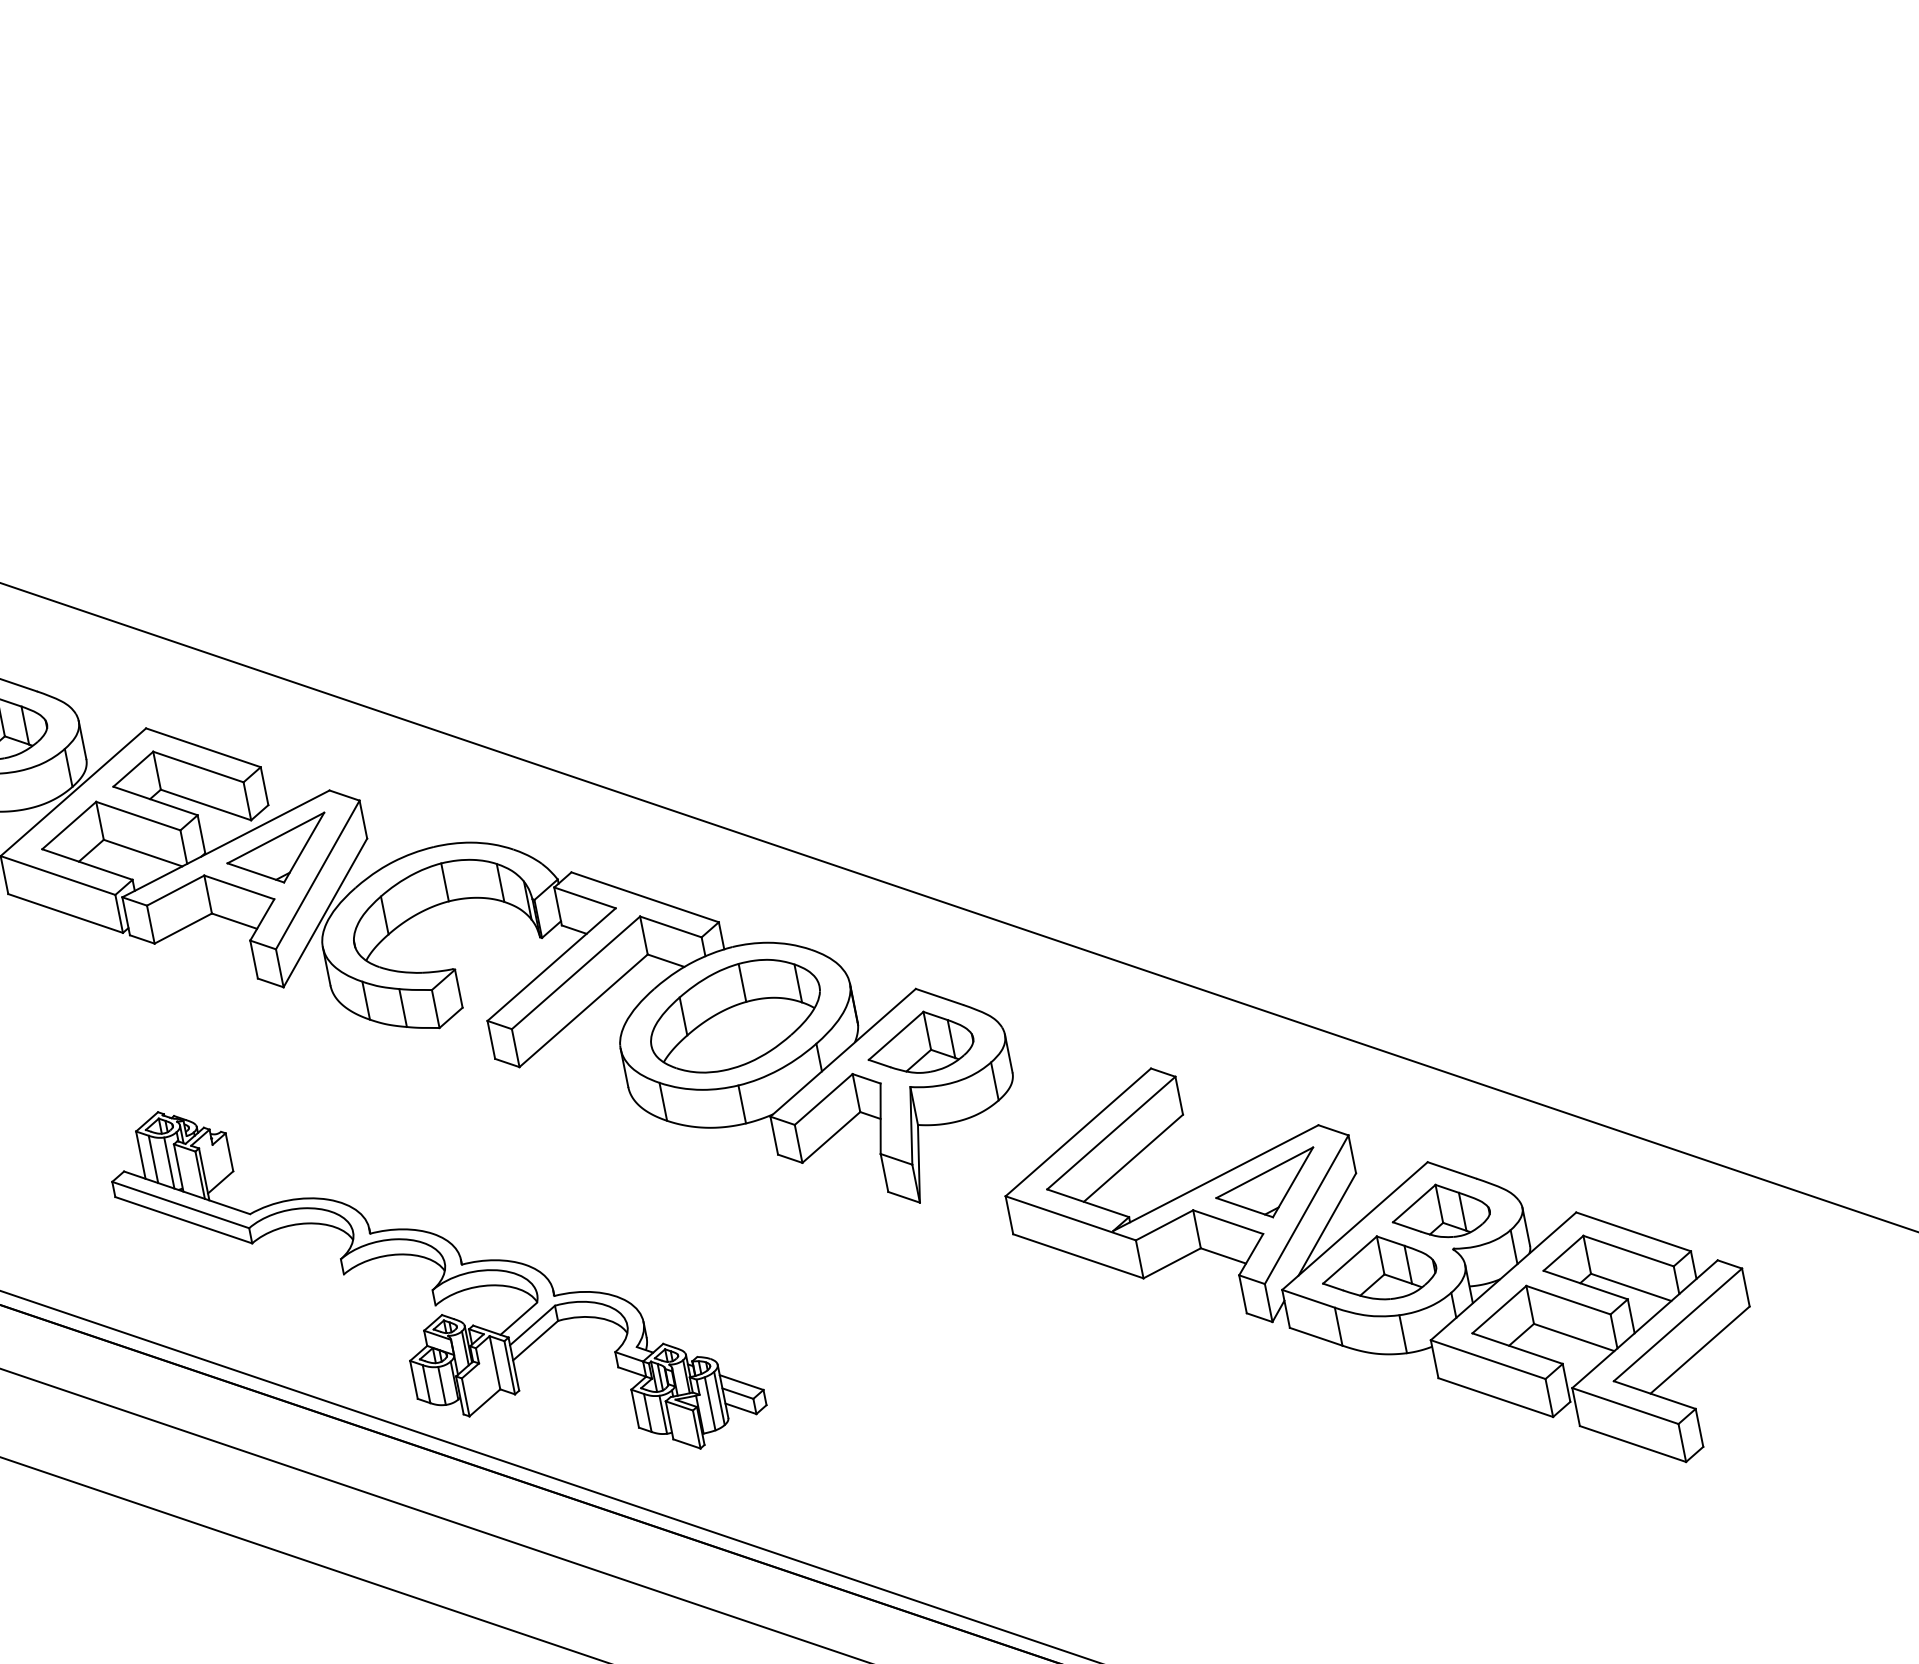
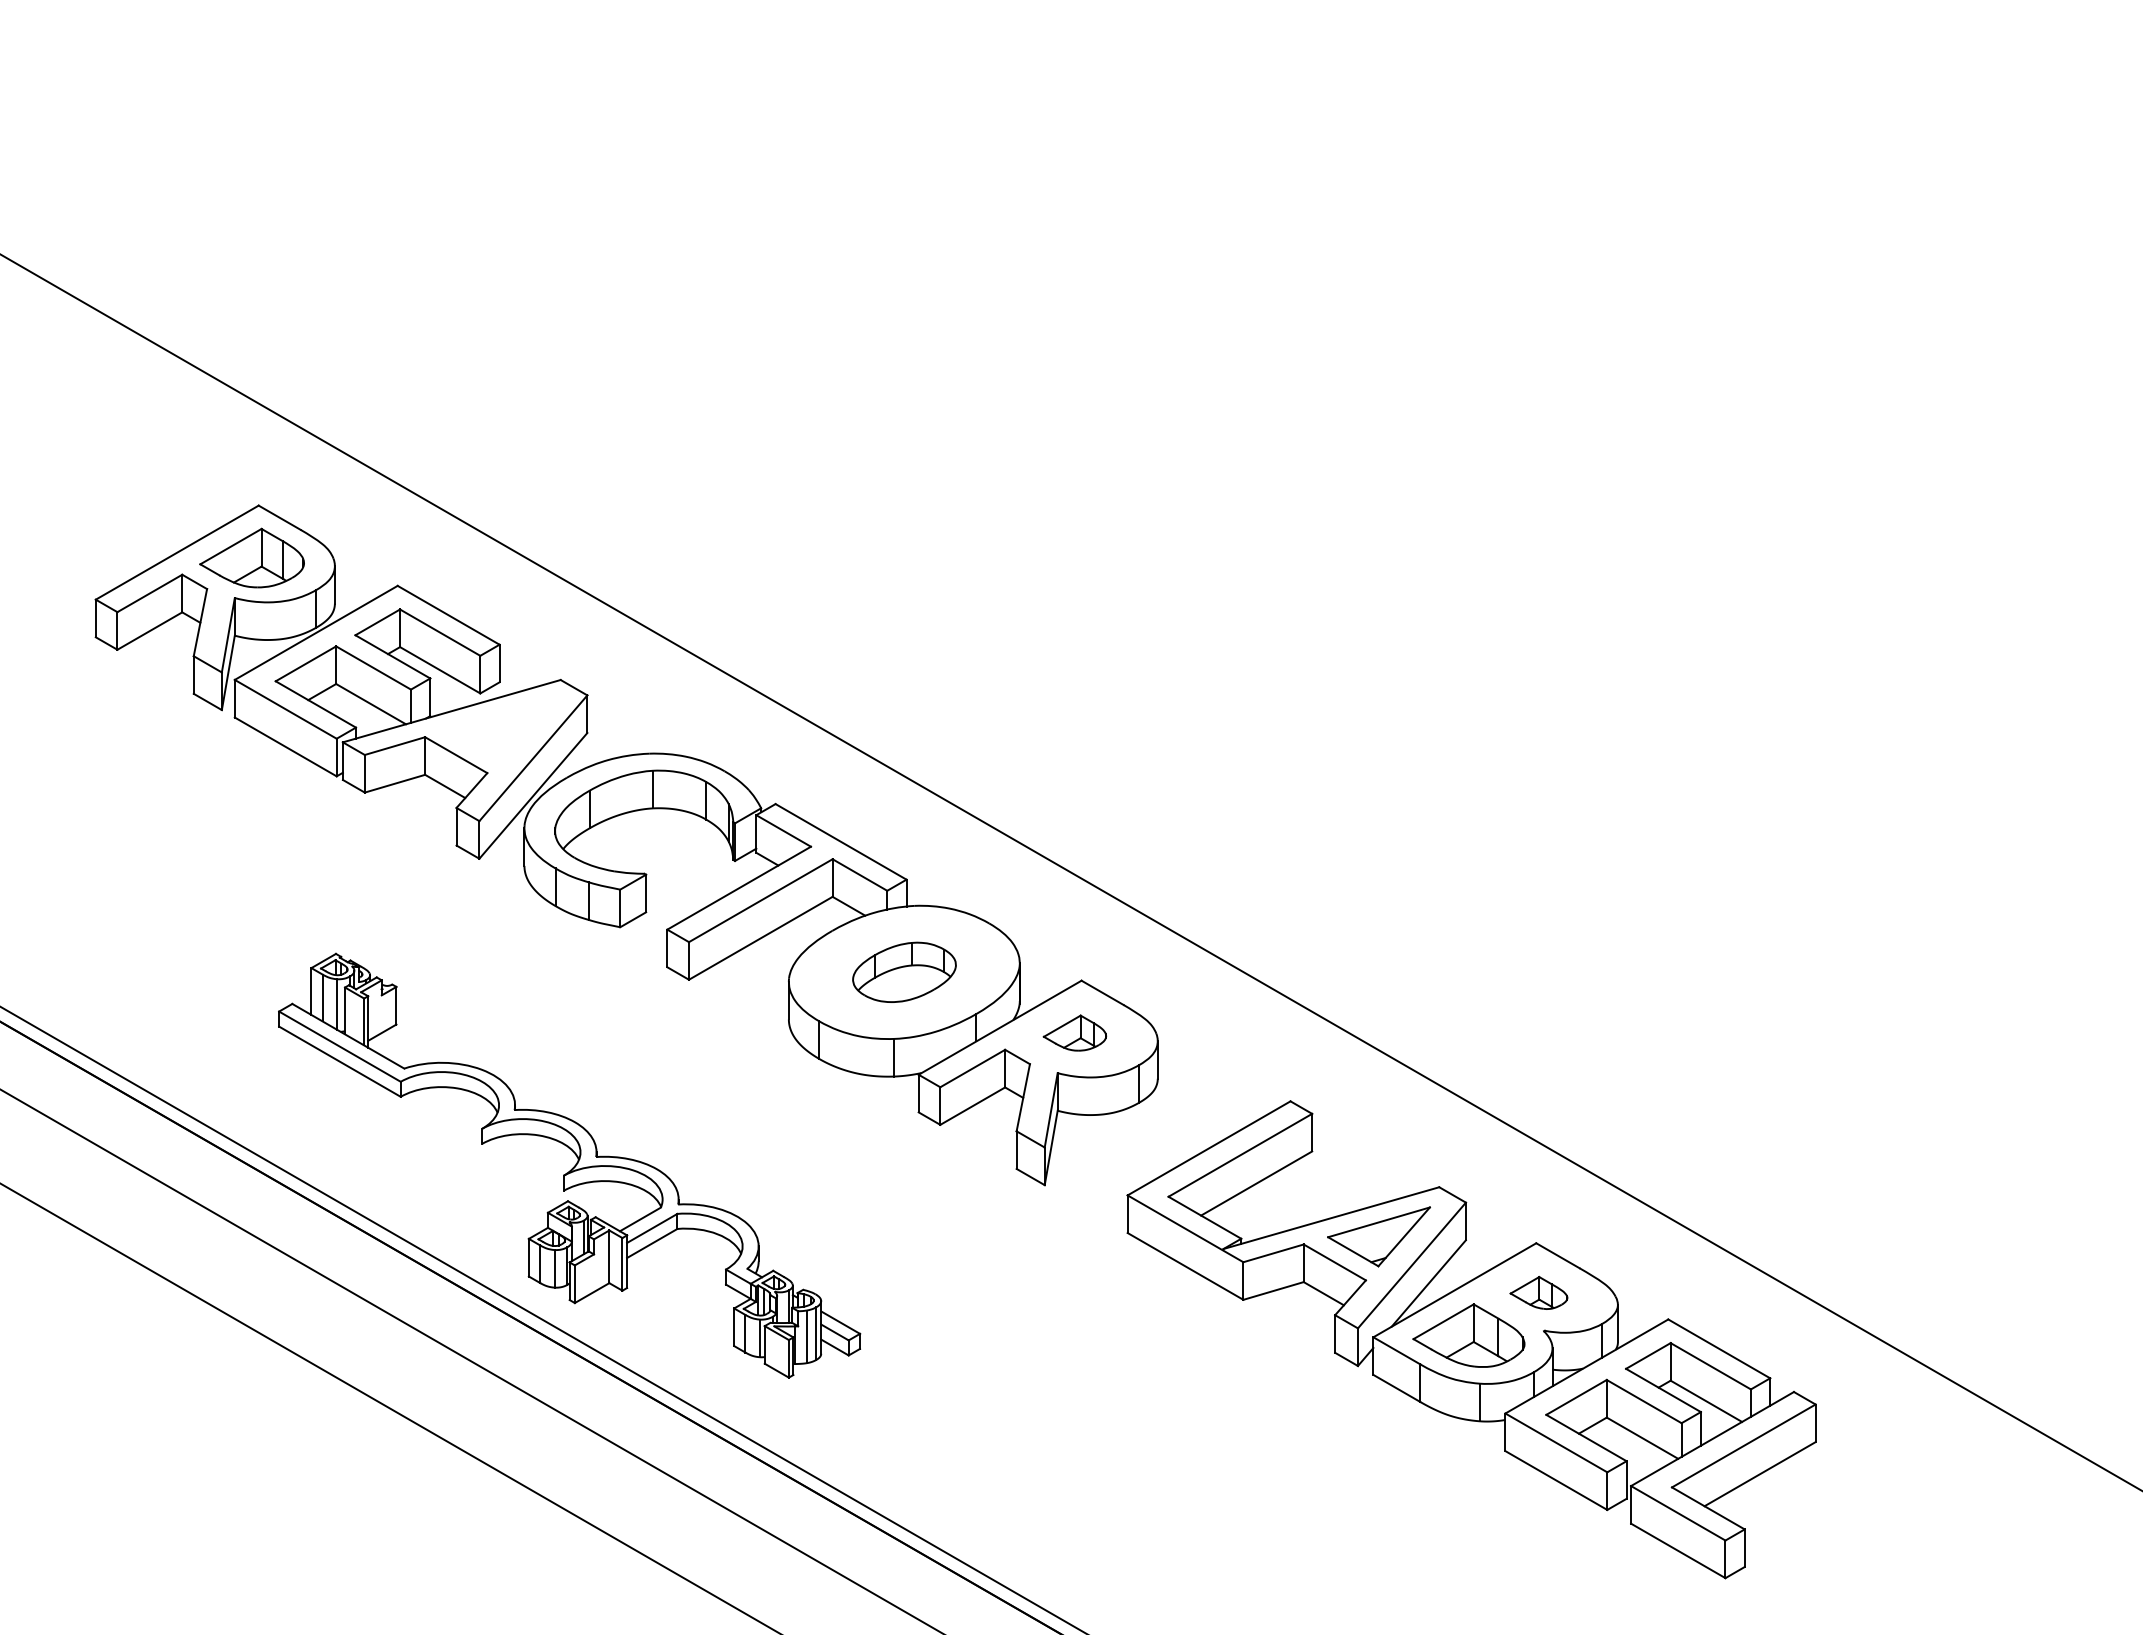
part: (278, 852) -> (500, 729), removed
part: (735, 1016) -> (904, 972), size x0.6
part: (919, 1042) -> (1074, 1032), size x0.6
part: (1439, 1211) -> (1538, 1292), size x0.6

